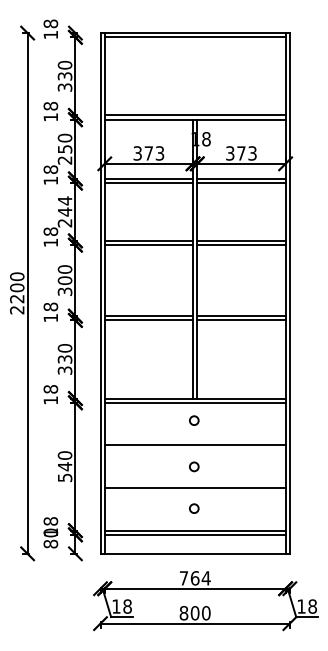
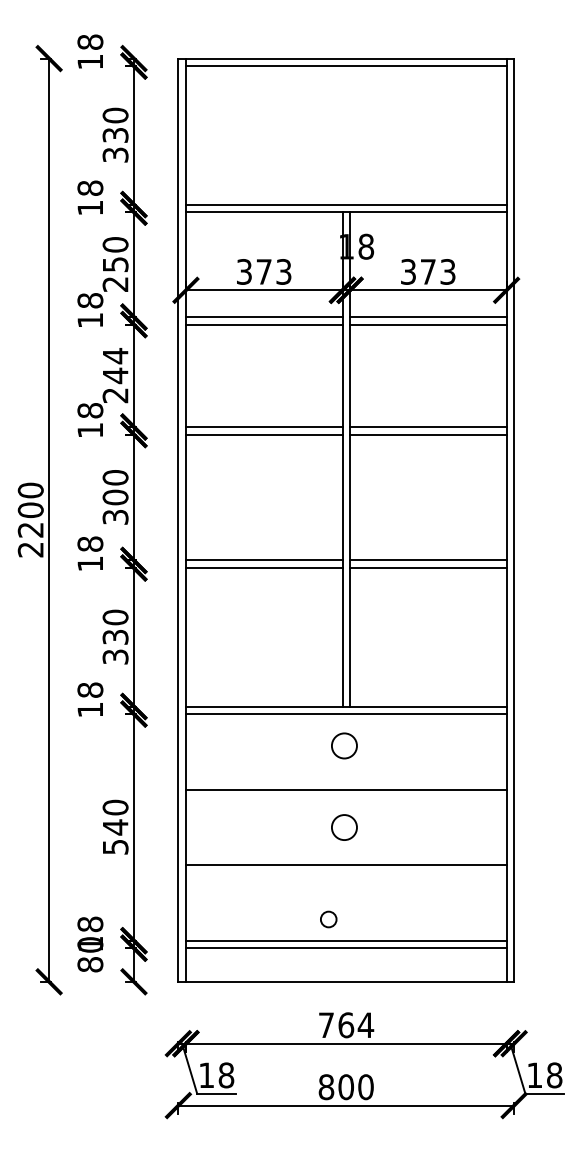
circle: (194, 420) -> (345, 745), size x1.6
circle: (194, 466) -> (345, 827), size x1.6
circle: (194, 508) -> (329, 919), moved

